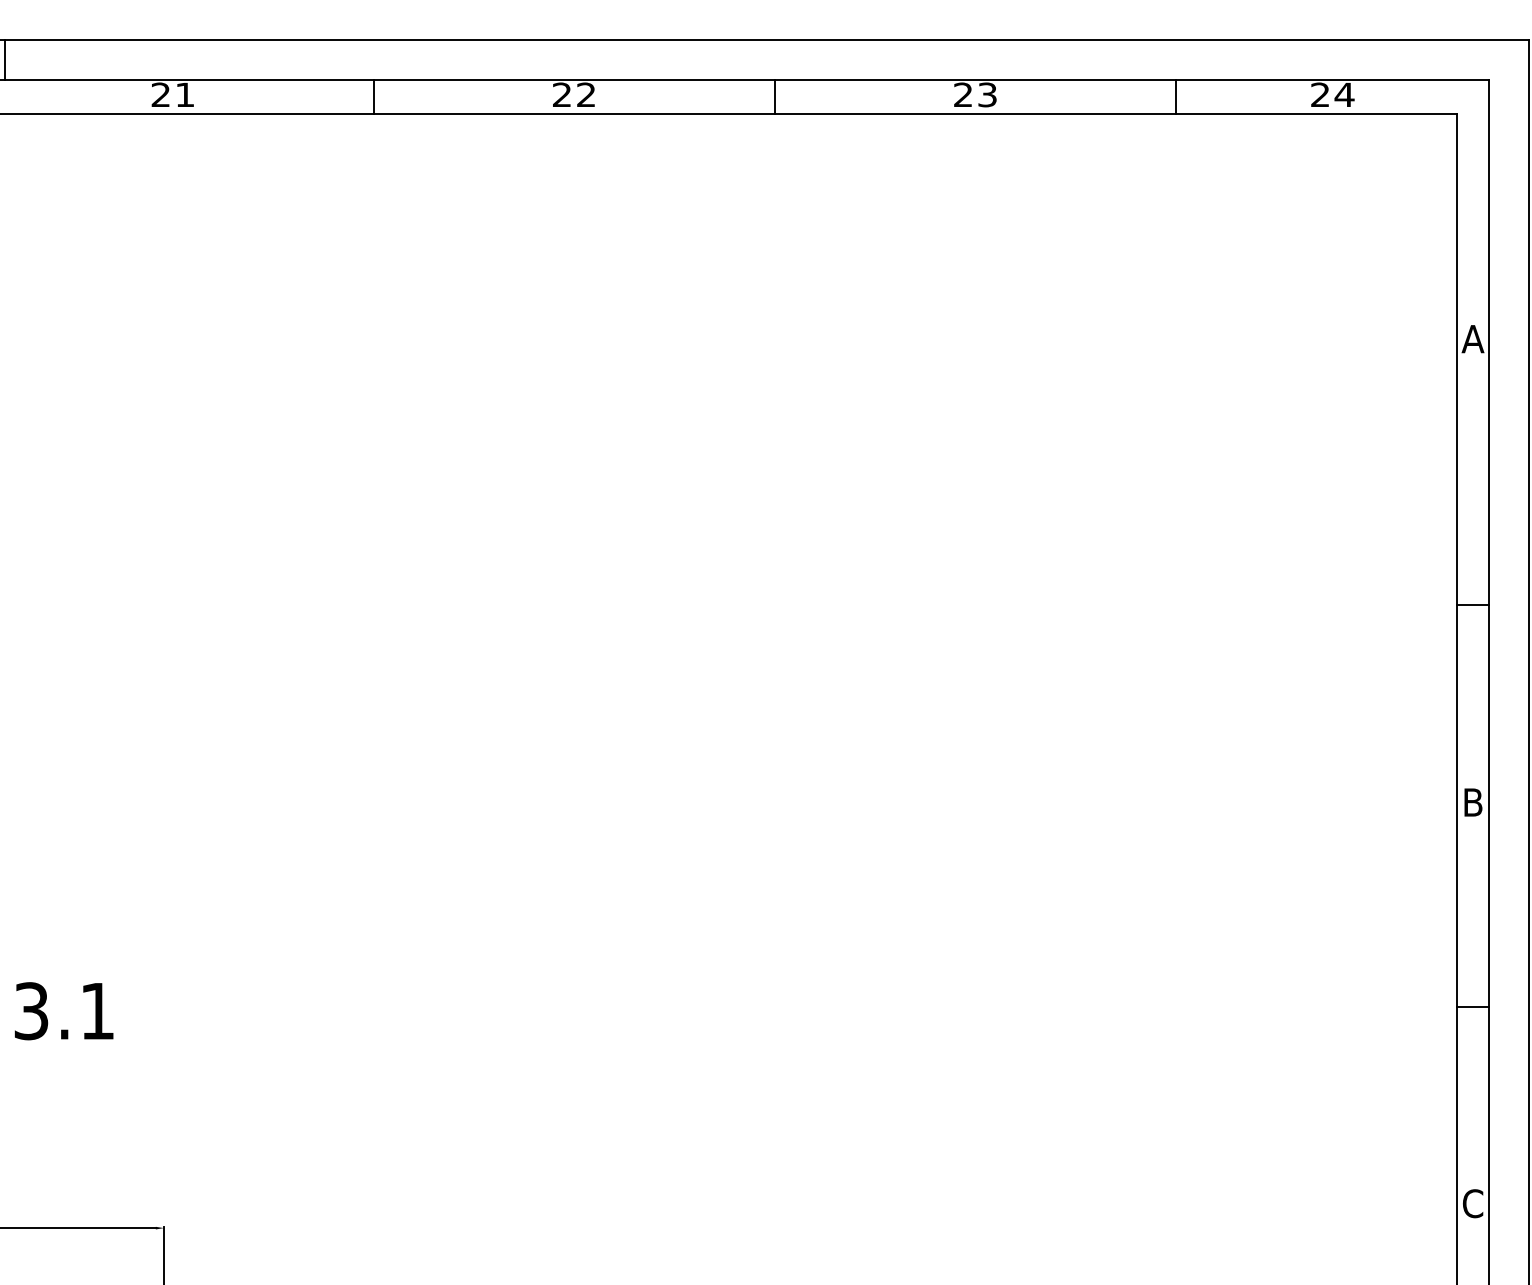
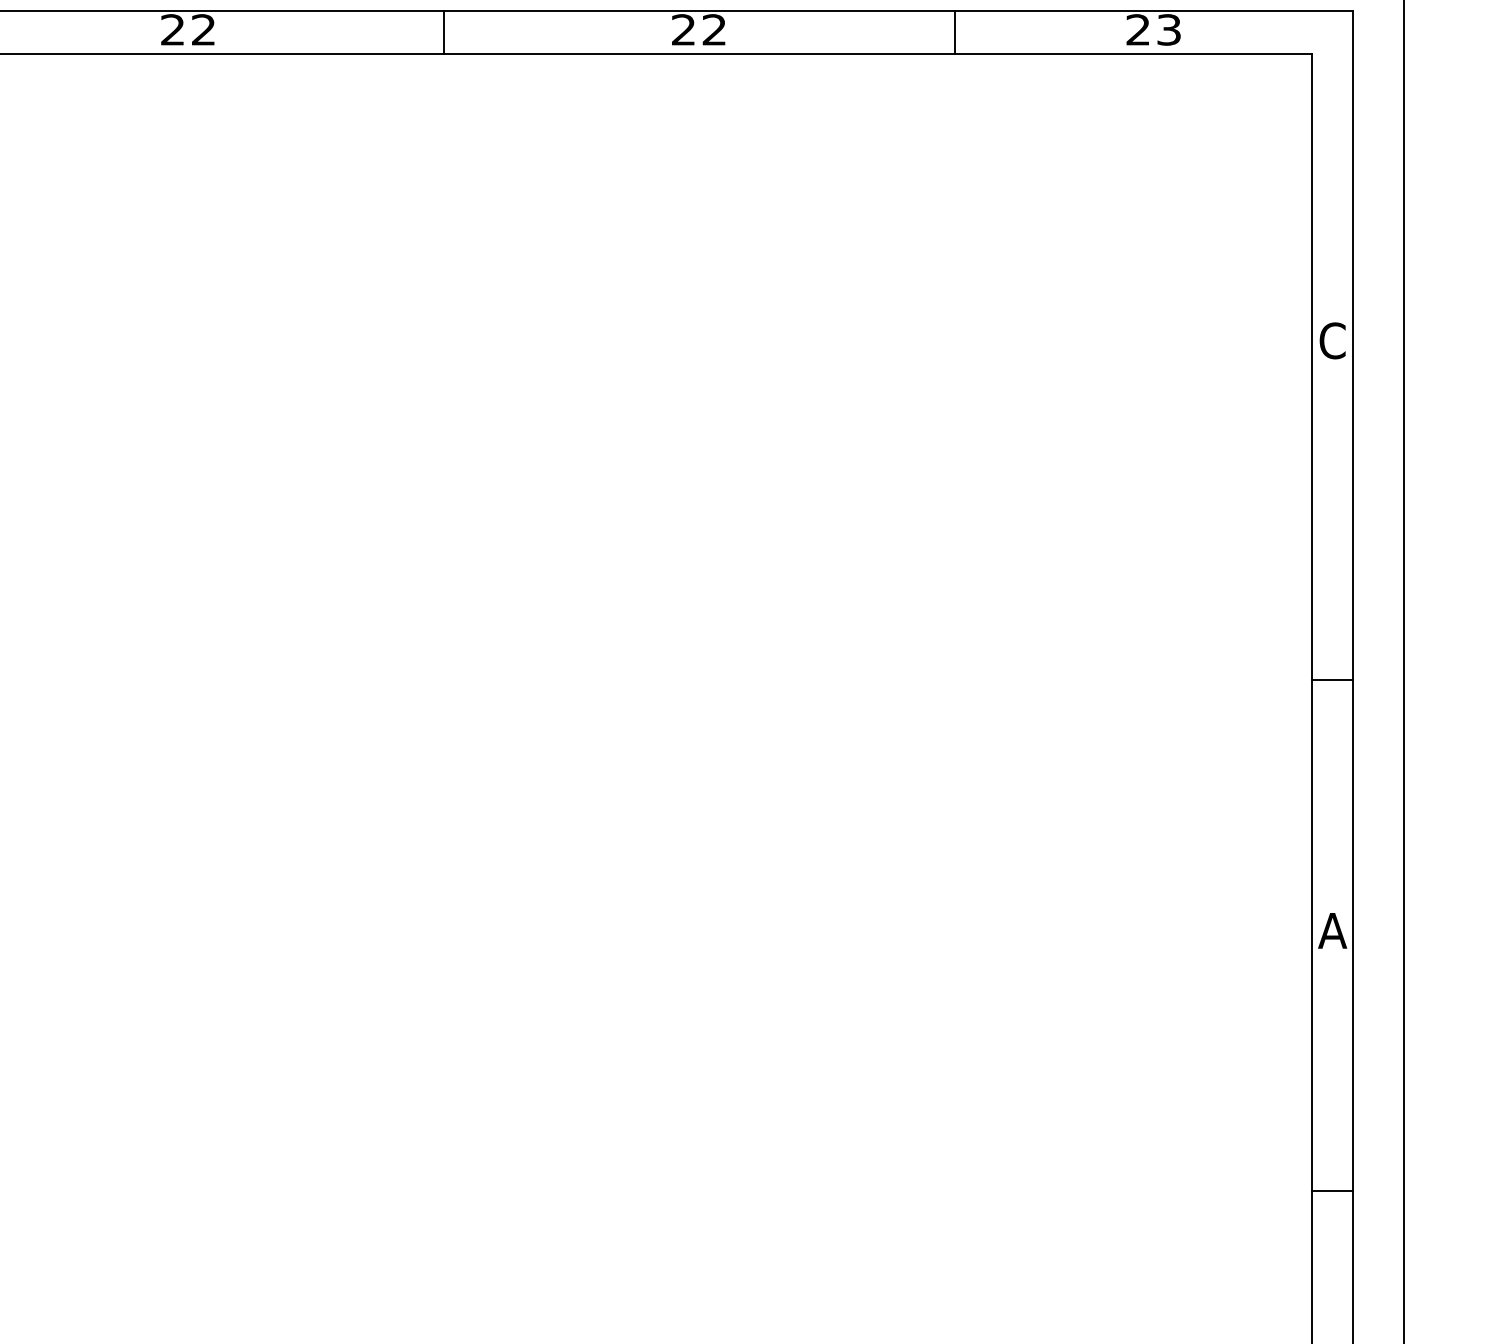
text: (987, 94) -> (714, 29), 23 -> 22
text: (1344, 94) -> (1168, 29), 24 -> 23
text: (1472, 338) -> (1331, 340), A -> C
text: (1472, 802) -> (1331, 930), B -> A

